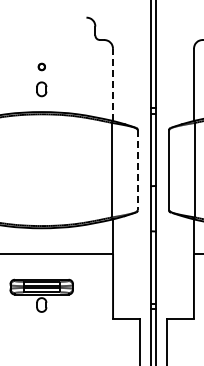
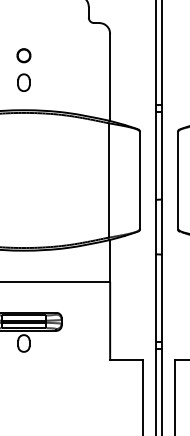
part: (41, 66) -> (23, 55), size x1.67
line: (113, 84) -> (110, 76), dashed -> solid
line: (137, 170) -> (139, 180), dashed -> solid

